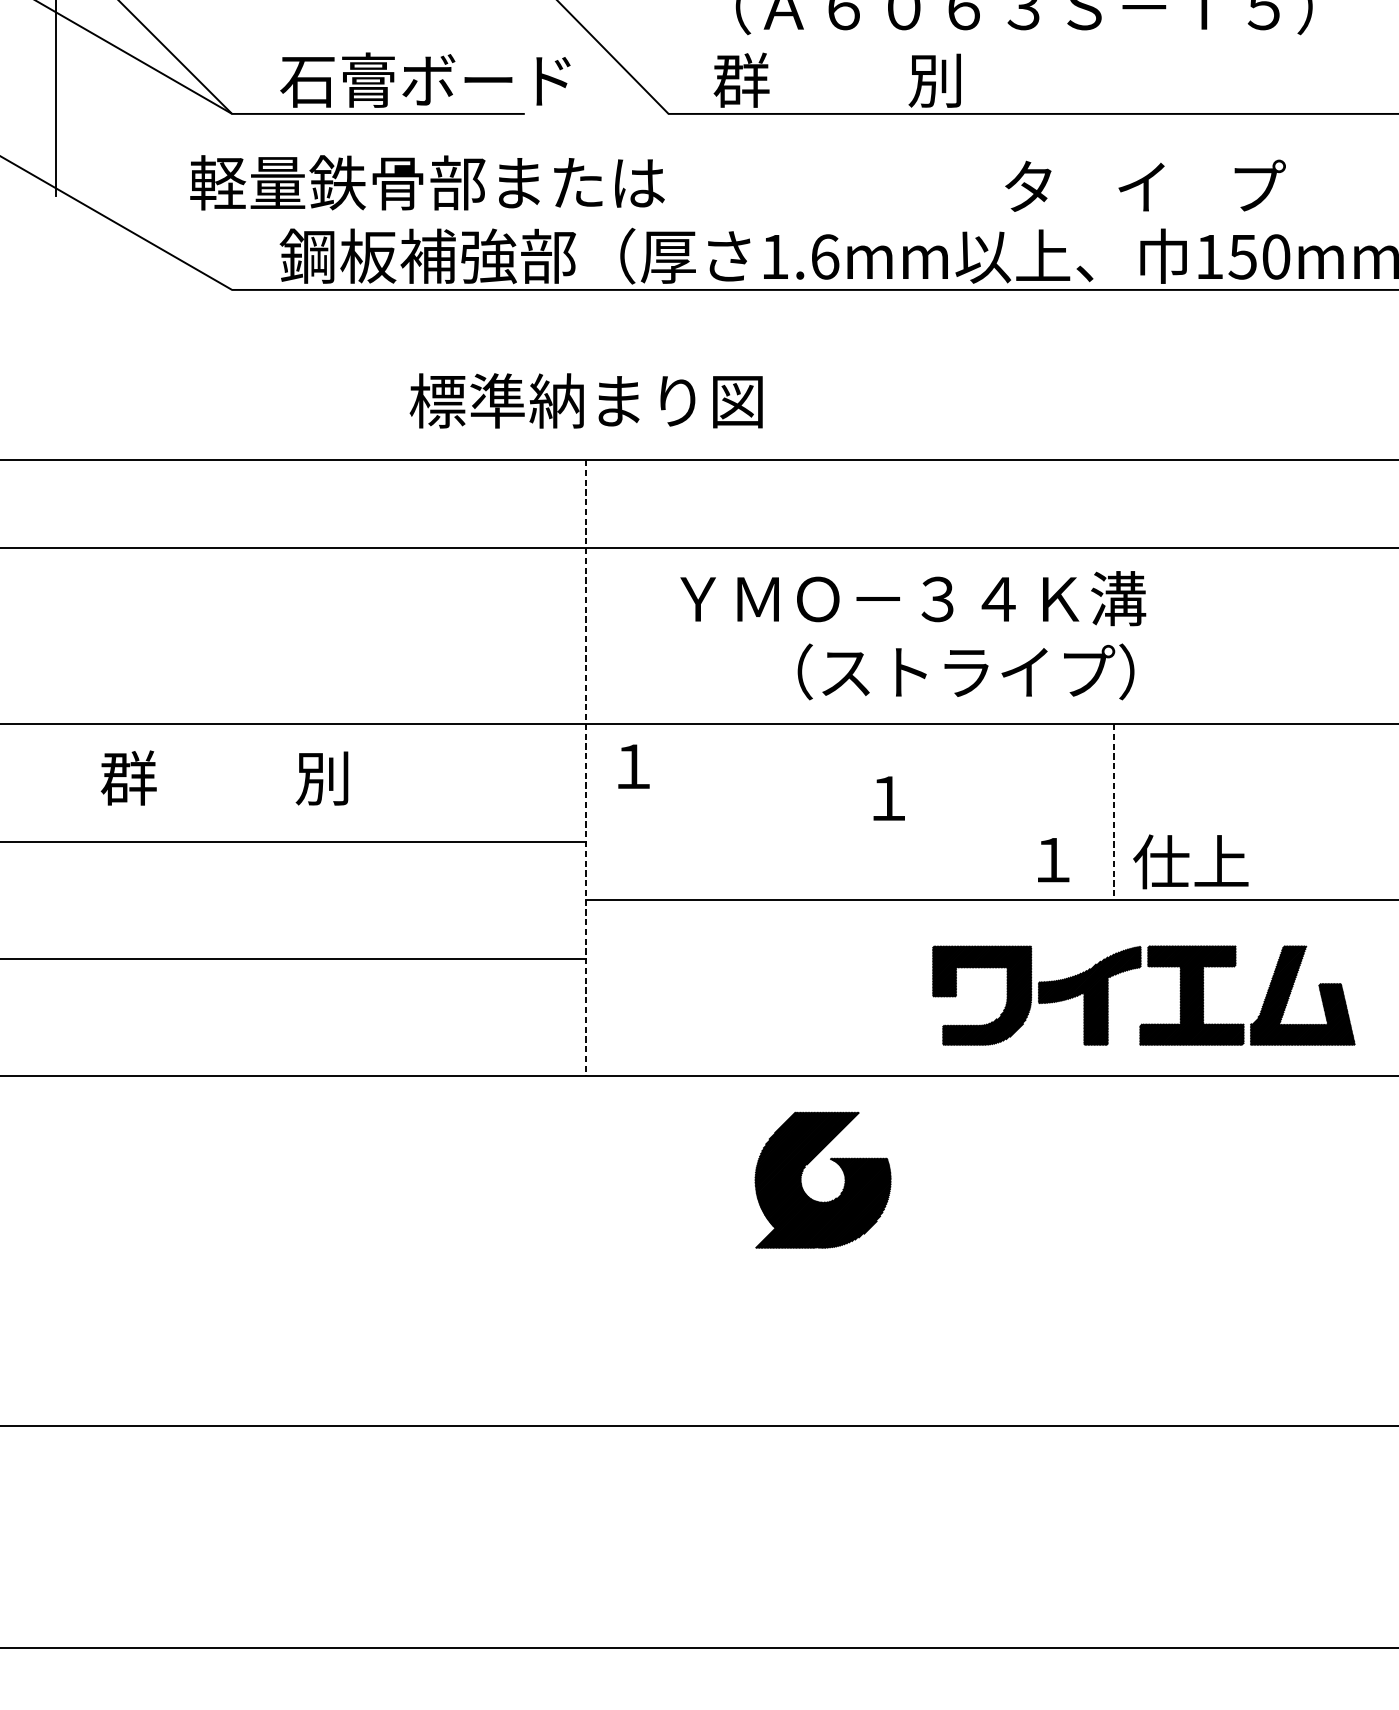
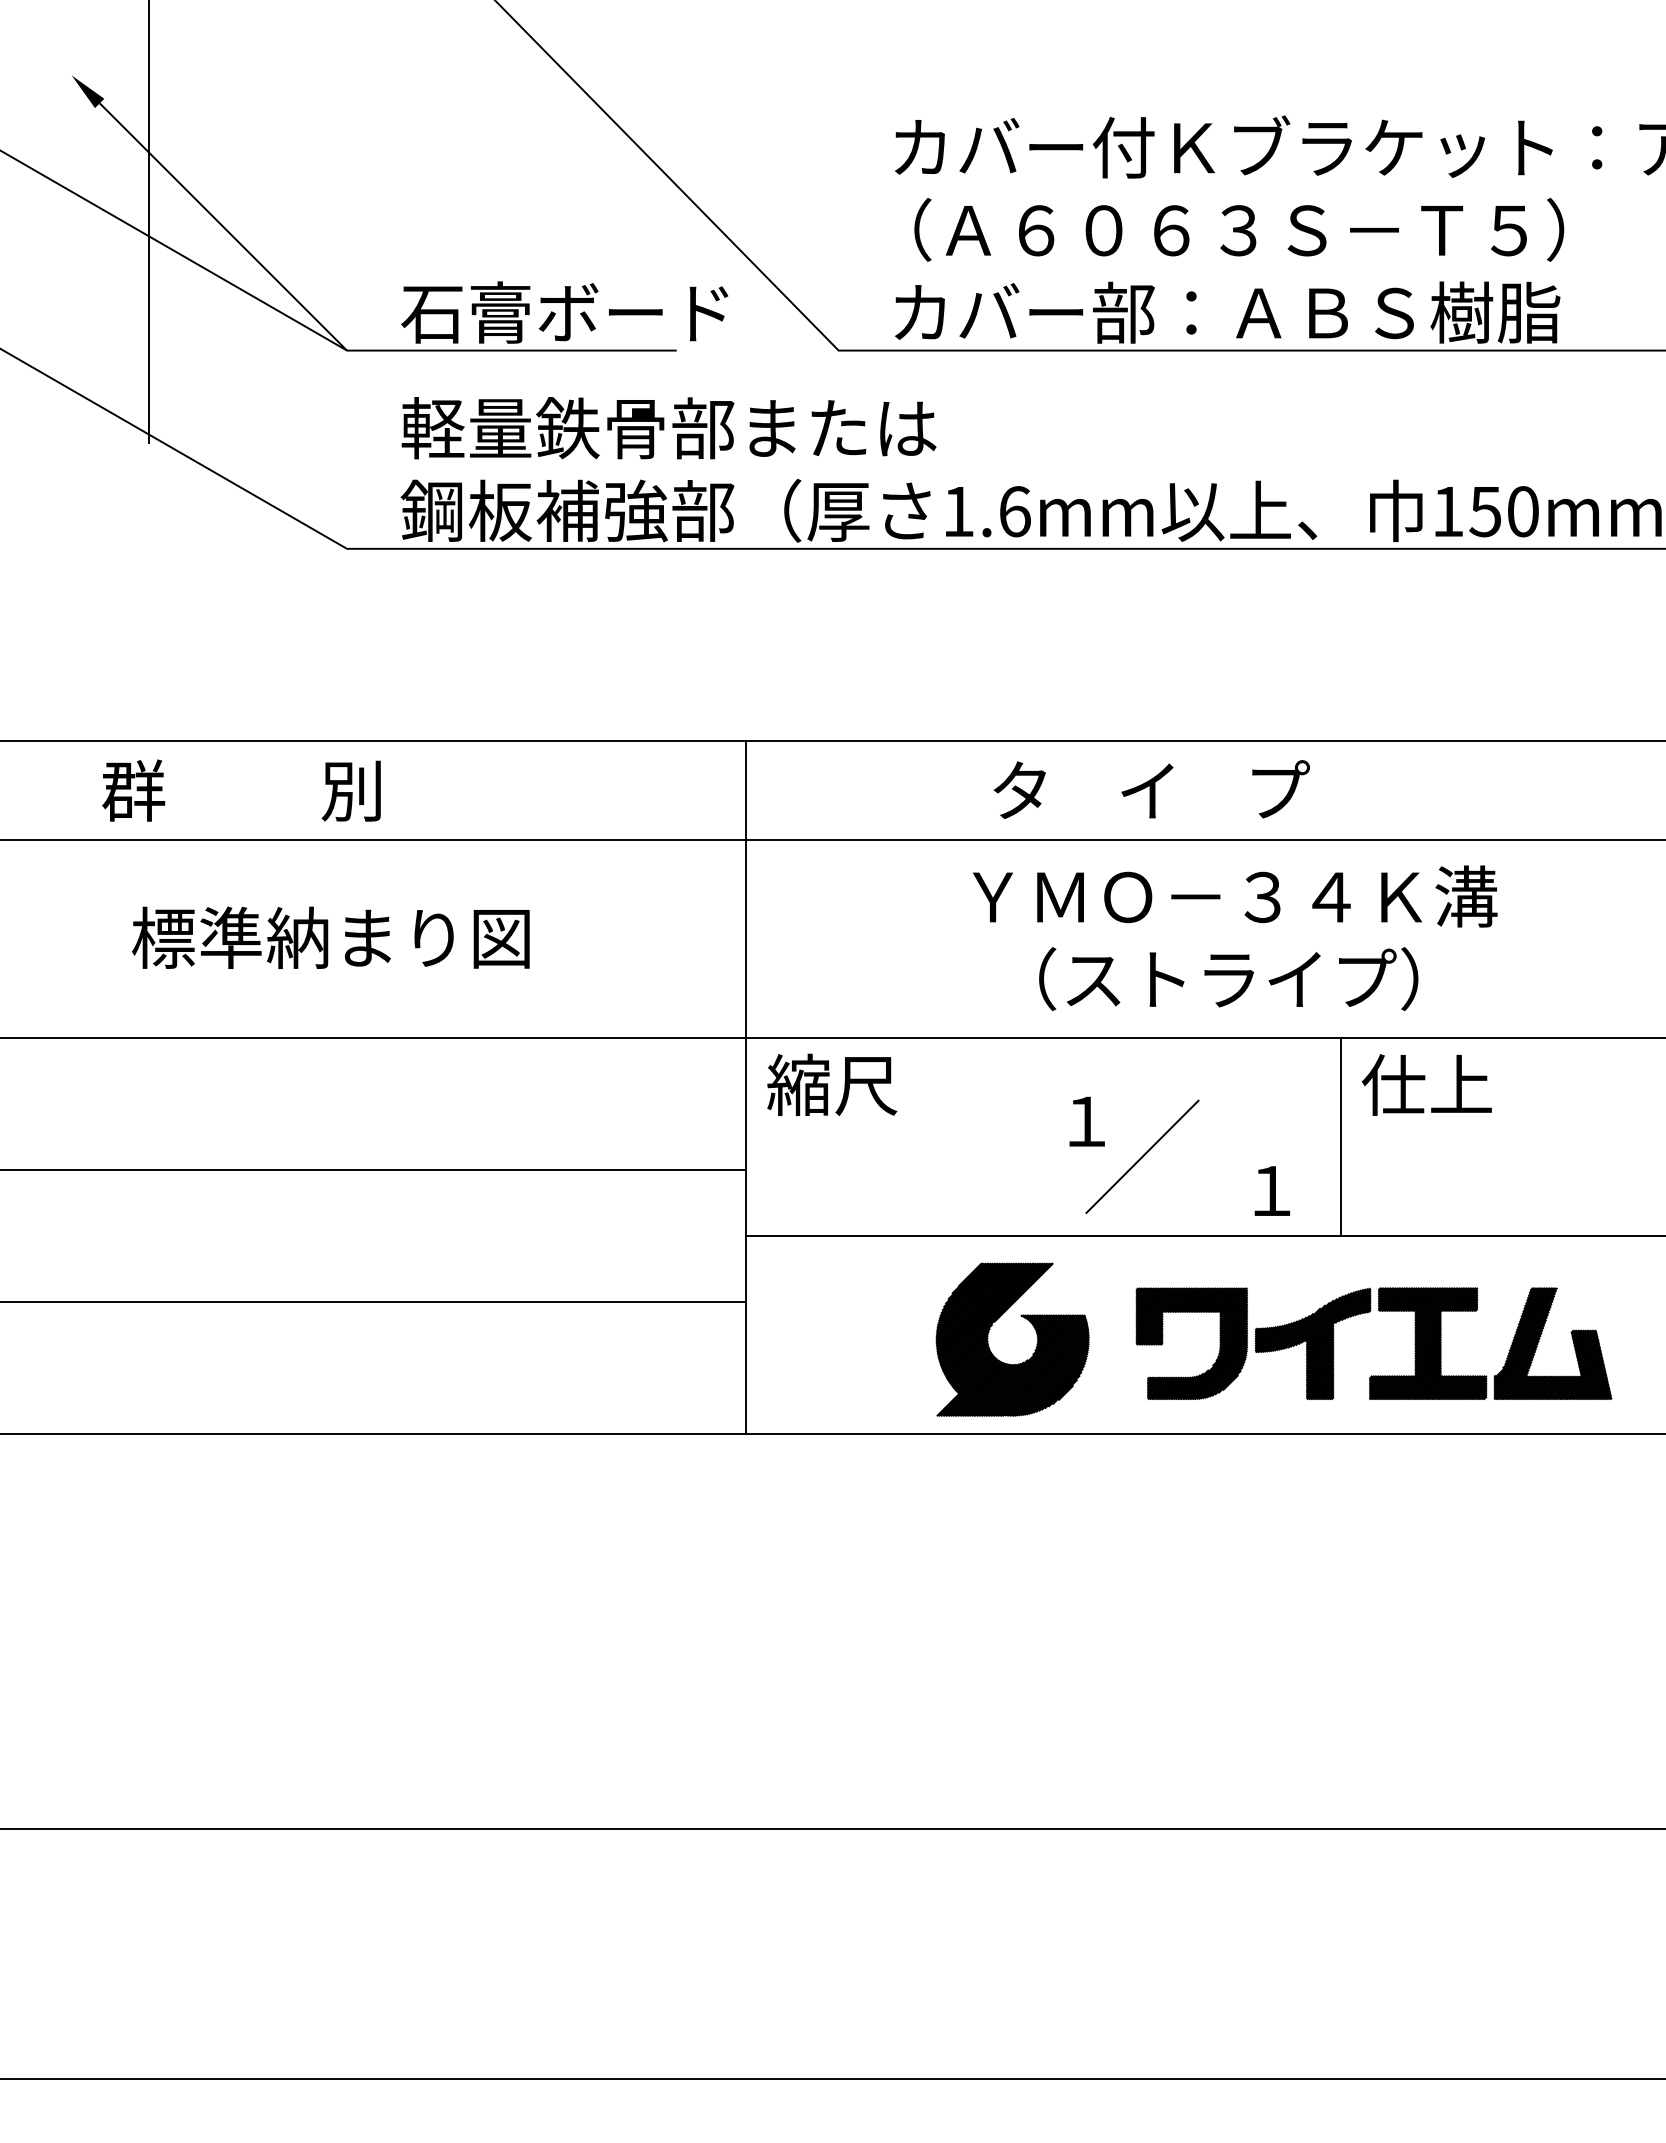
text: (1011, 80) -> (1224, 312), 群          別 -> カバー部：ＡＢＳ樹脂
text: (426, 183) -> (668, 428), moved
text: (1145, 185) -> (1151, 789), moved
text: (585, 400) -> (330, 937), moved
text: (913, 598) -> (1235, 896), moved
text: (965, 671) -> (1228, 978), moved
text: (663, 765) -> (832, 1084), １ -> 縮尺
line: (586, 768) -> (746, 1087), dashed -> solid
text: (224, 777) -> (241, 790), moved
line: (1114, 812) -> (1340, 1137), dashed -> solid
line: (938, 829) -> (1142, 1156), added
text: (1190, 861) -> (1426, 1084), moved
part: (801, 1180) -> (988, 1339), moved

